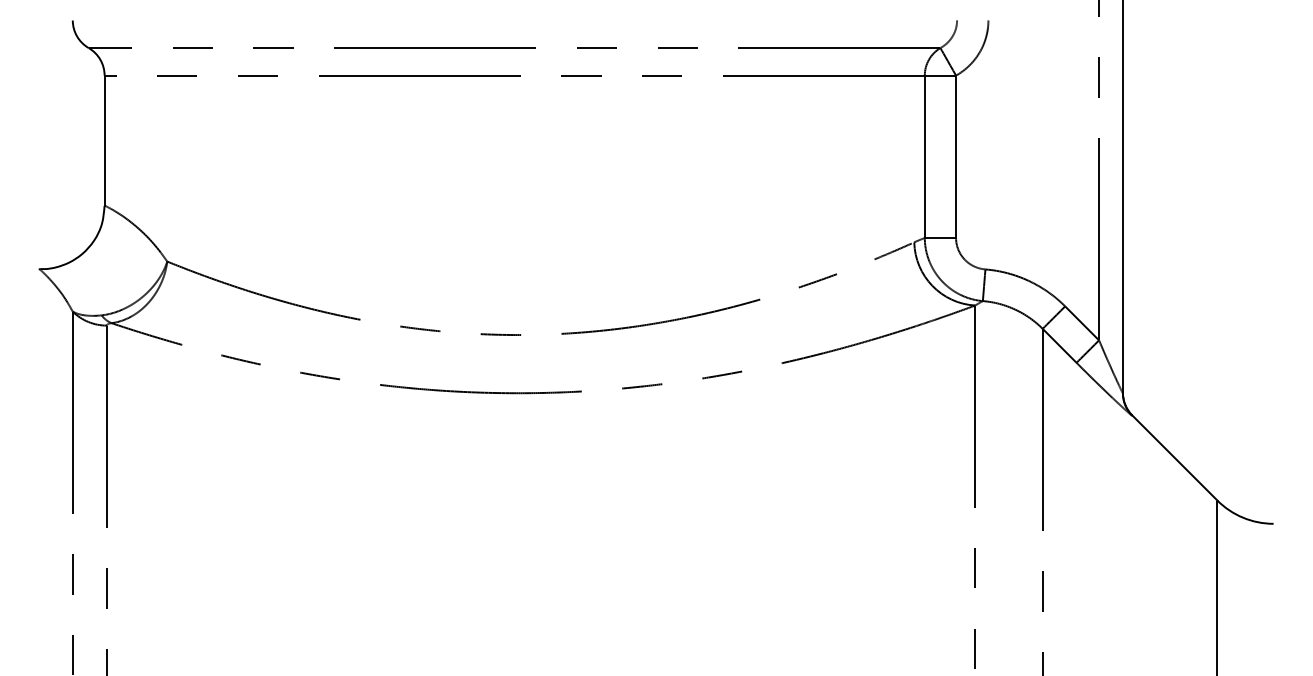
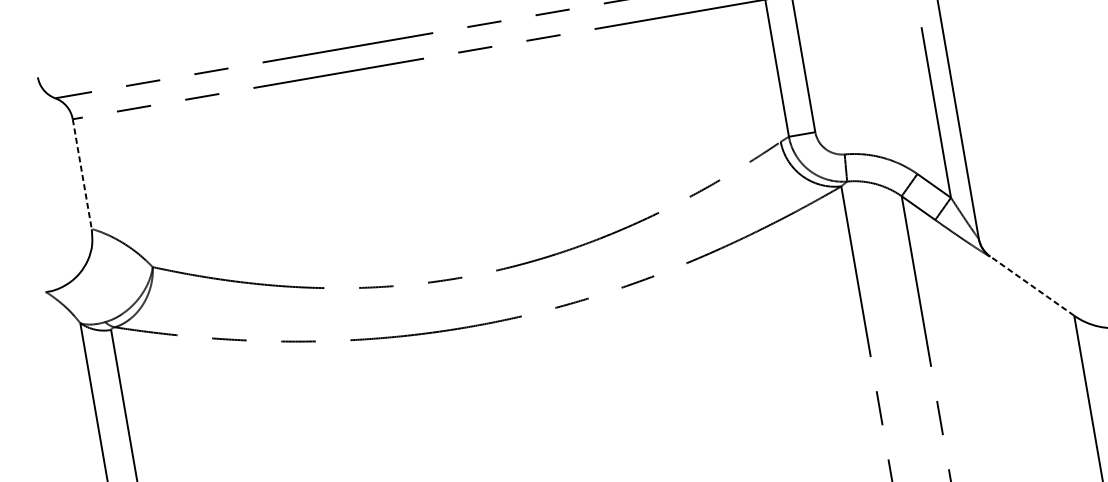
line: (104, 141) -> (82, 174), solid -> dashed
line: (1174, 457) -> (1031, 285), solid -> dashed

